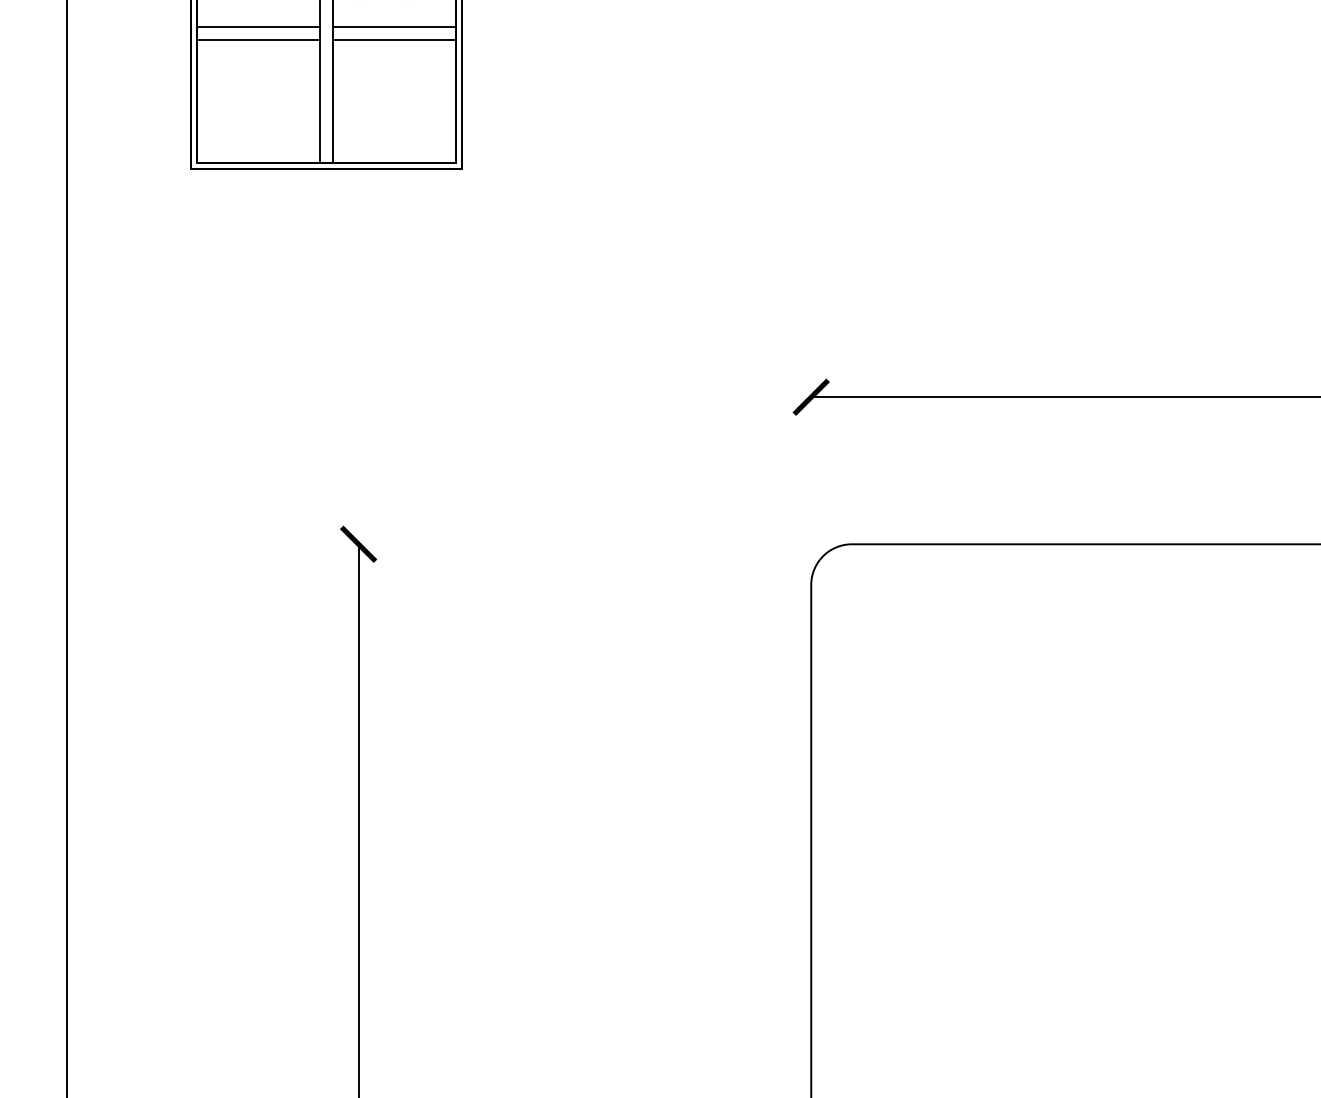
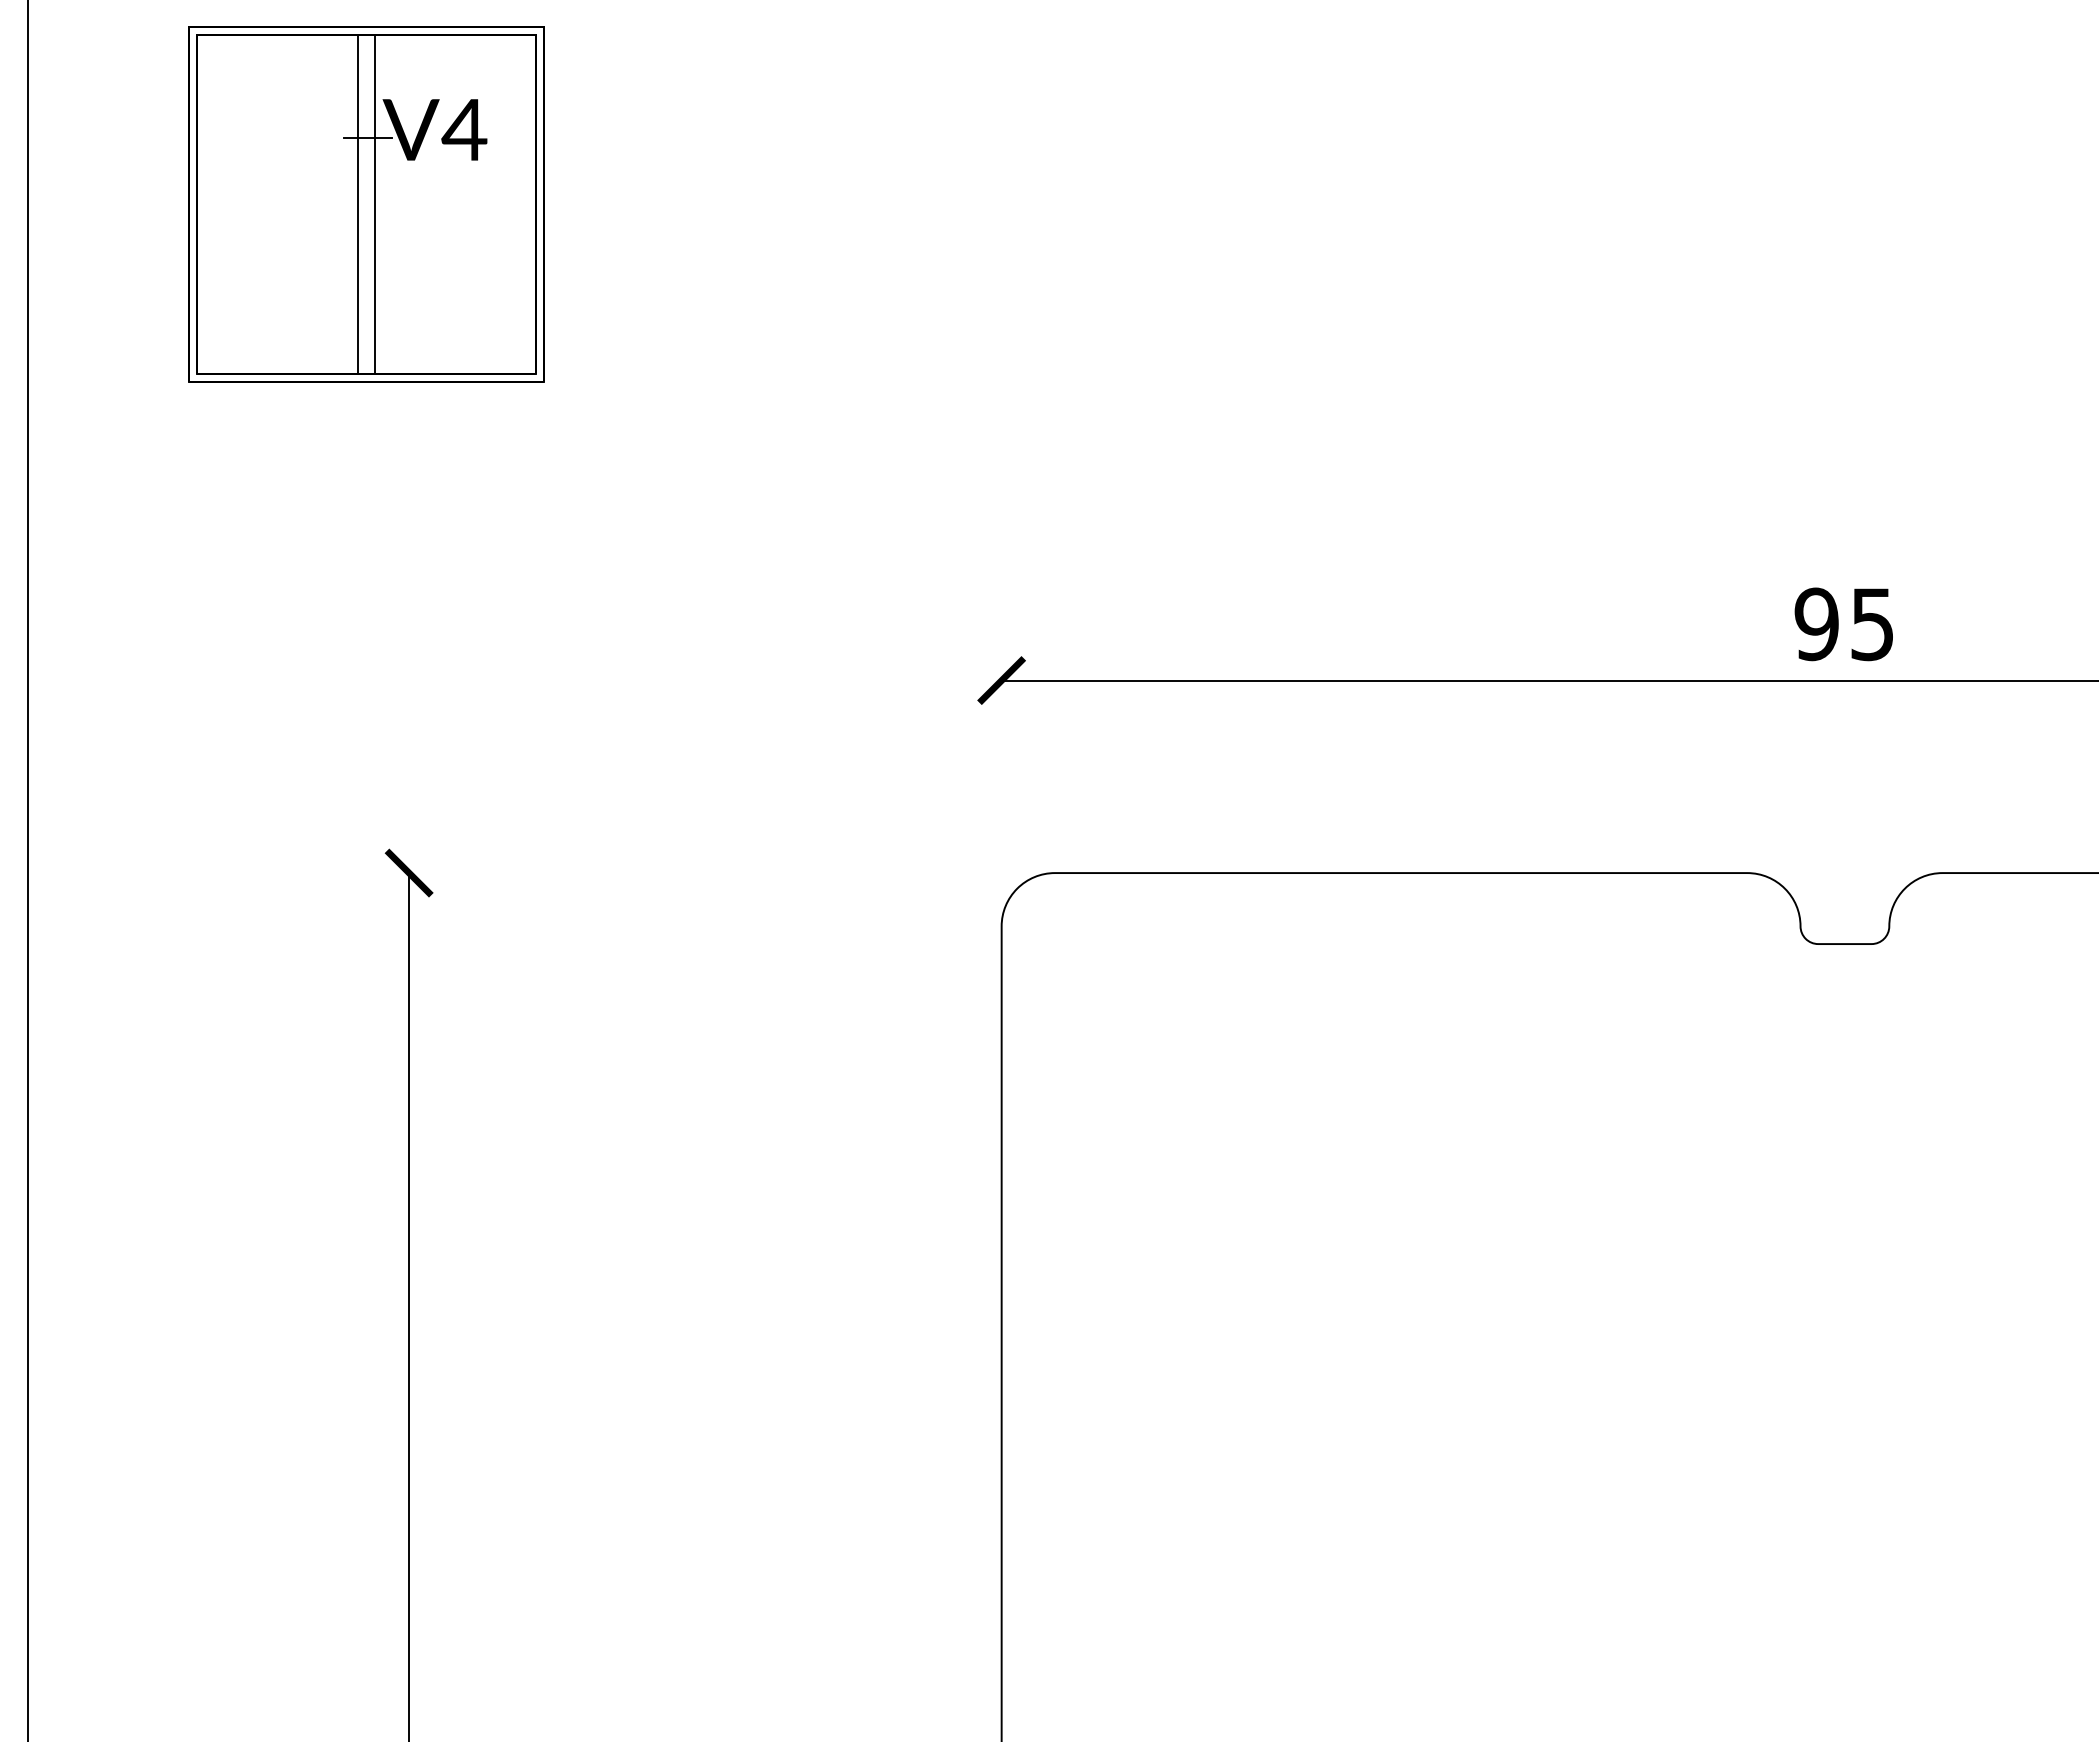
line: (258, 26) -> (277, 195), removed
line: (394, 26) -> (455, 195), removed
line: (258, 39) -> (277, 212), removed
line: (394, 39) -> (455, 212), removed

